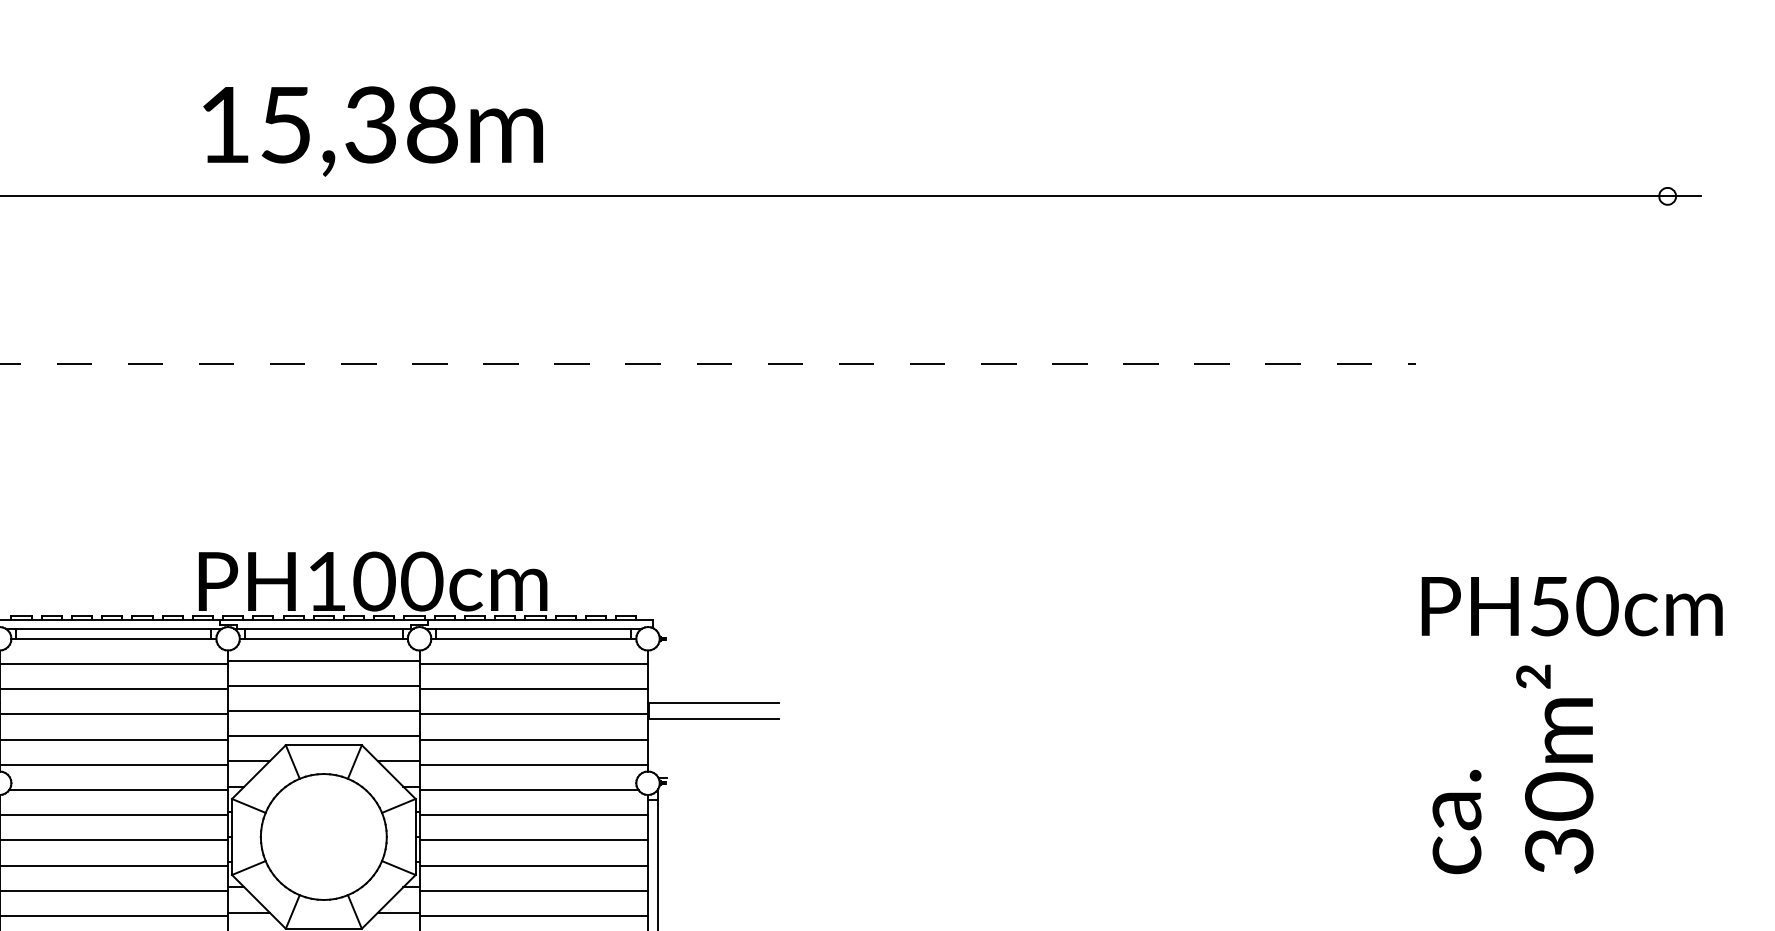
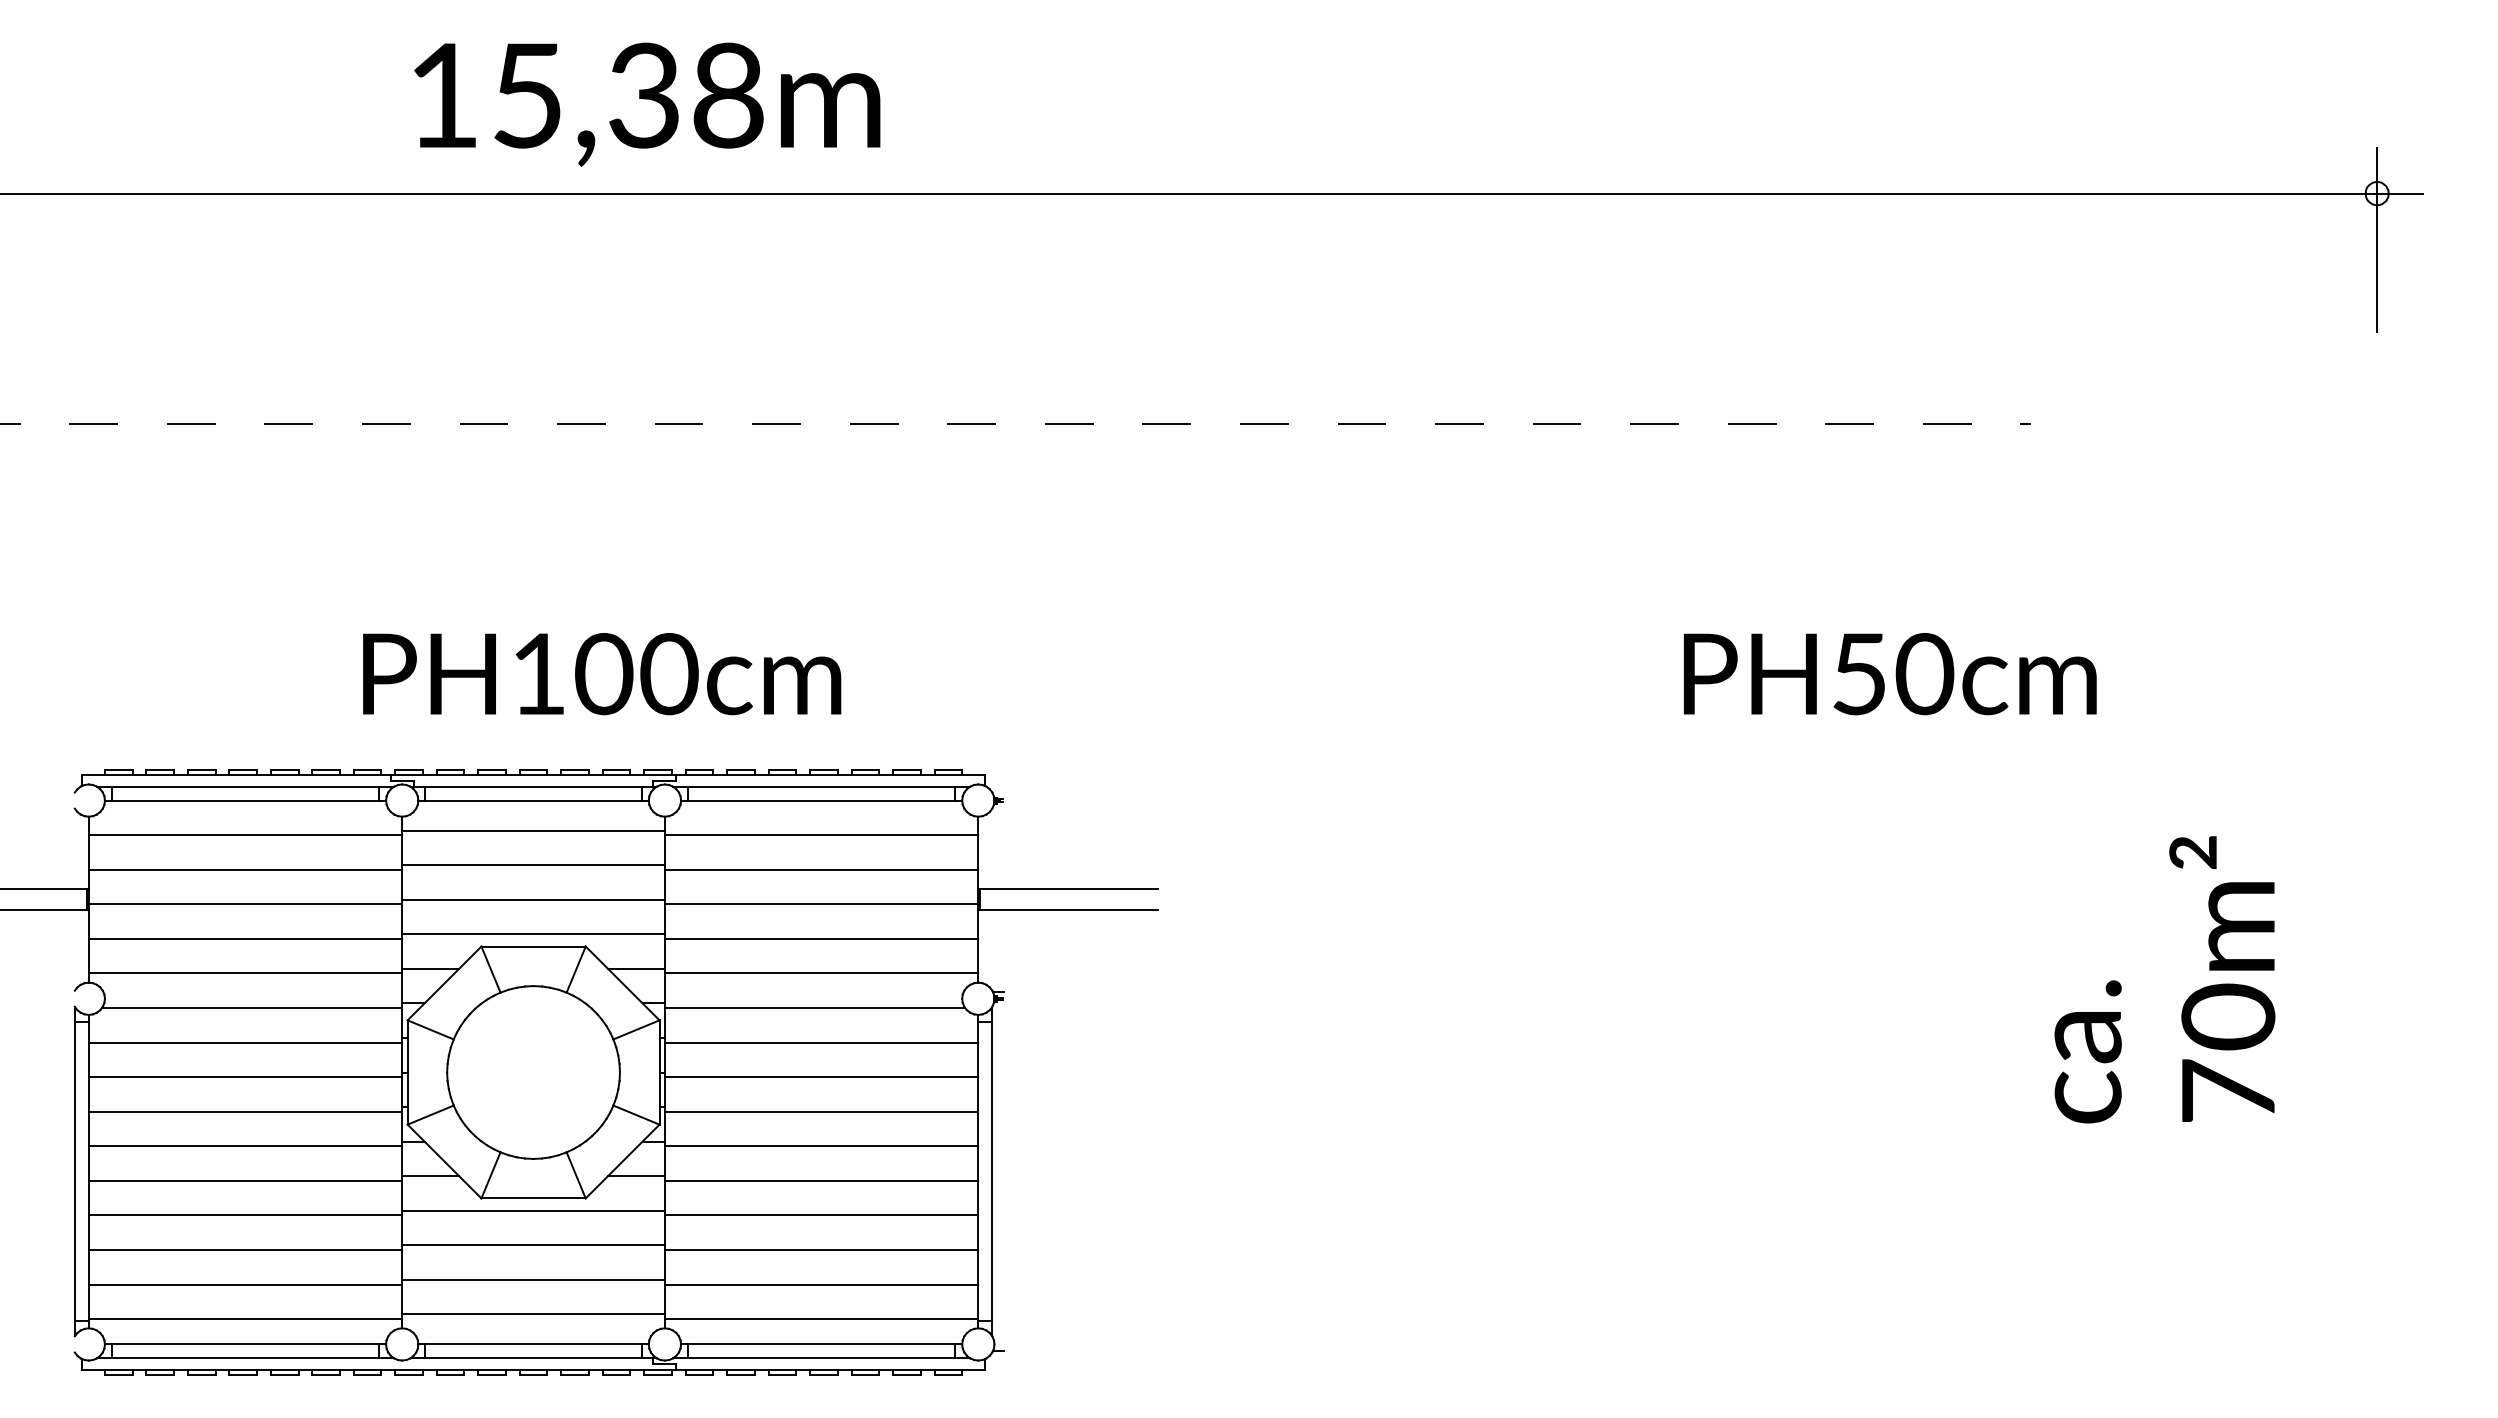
text: (373, 131) -> (647, 104), moved
line: (1667, 229) -> (2376, 239), added
text: (373, 581) -> (602, 674), moved
text: (1572, 606) -> (1890, 674), moved
text: (1559, 850) -> (2228, 1091), 30m² -> 70m²

